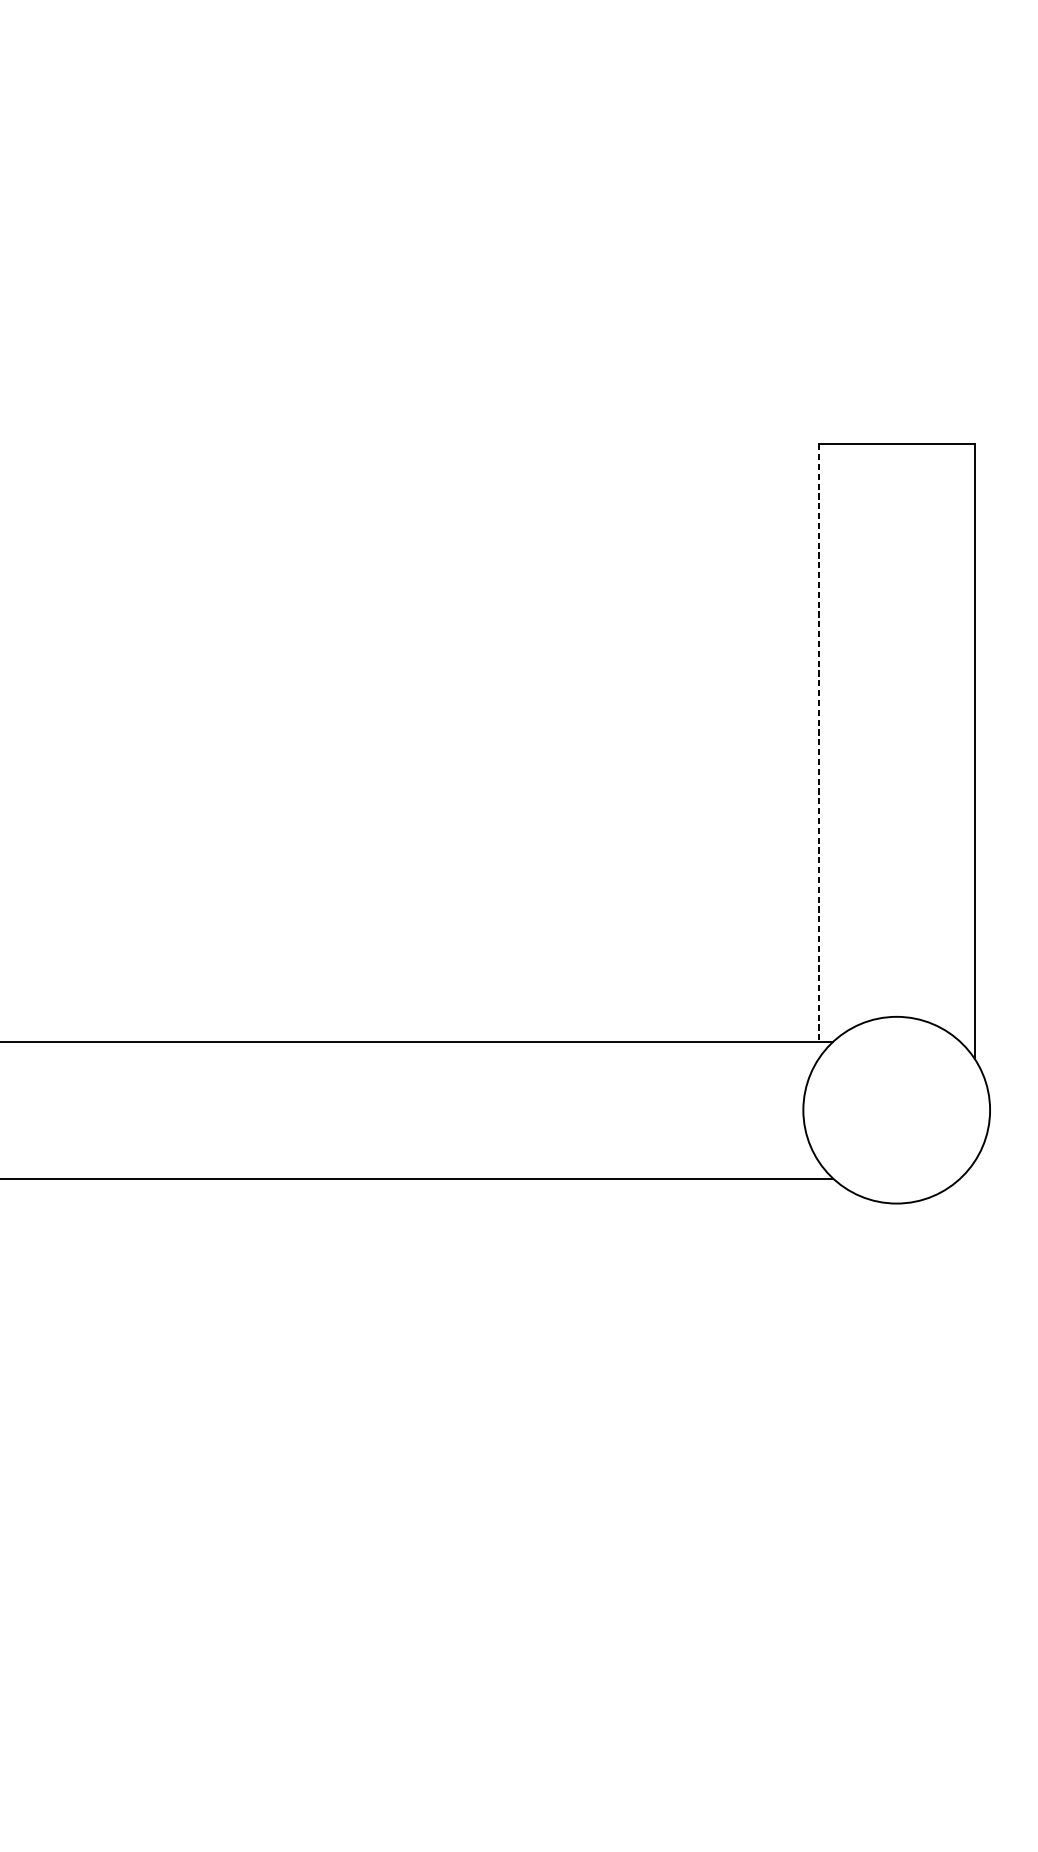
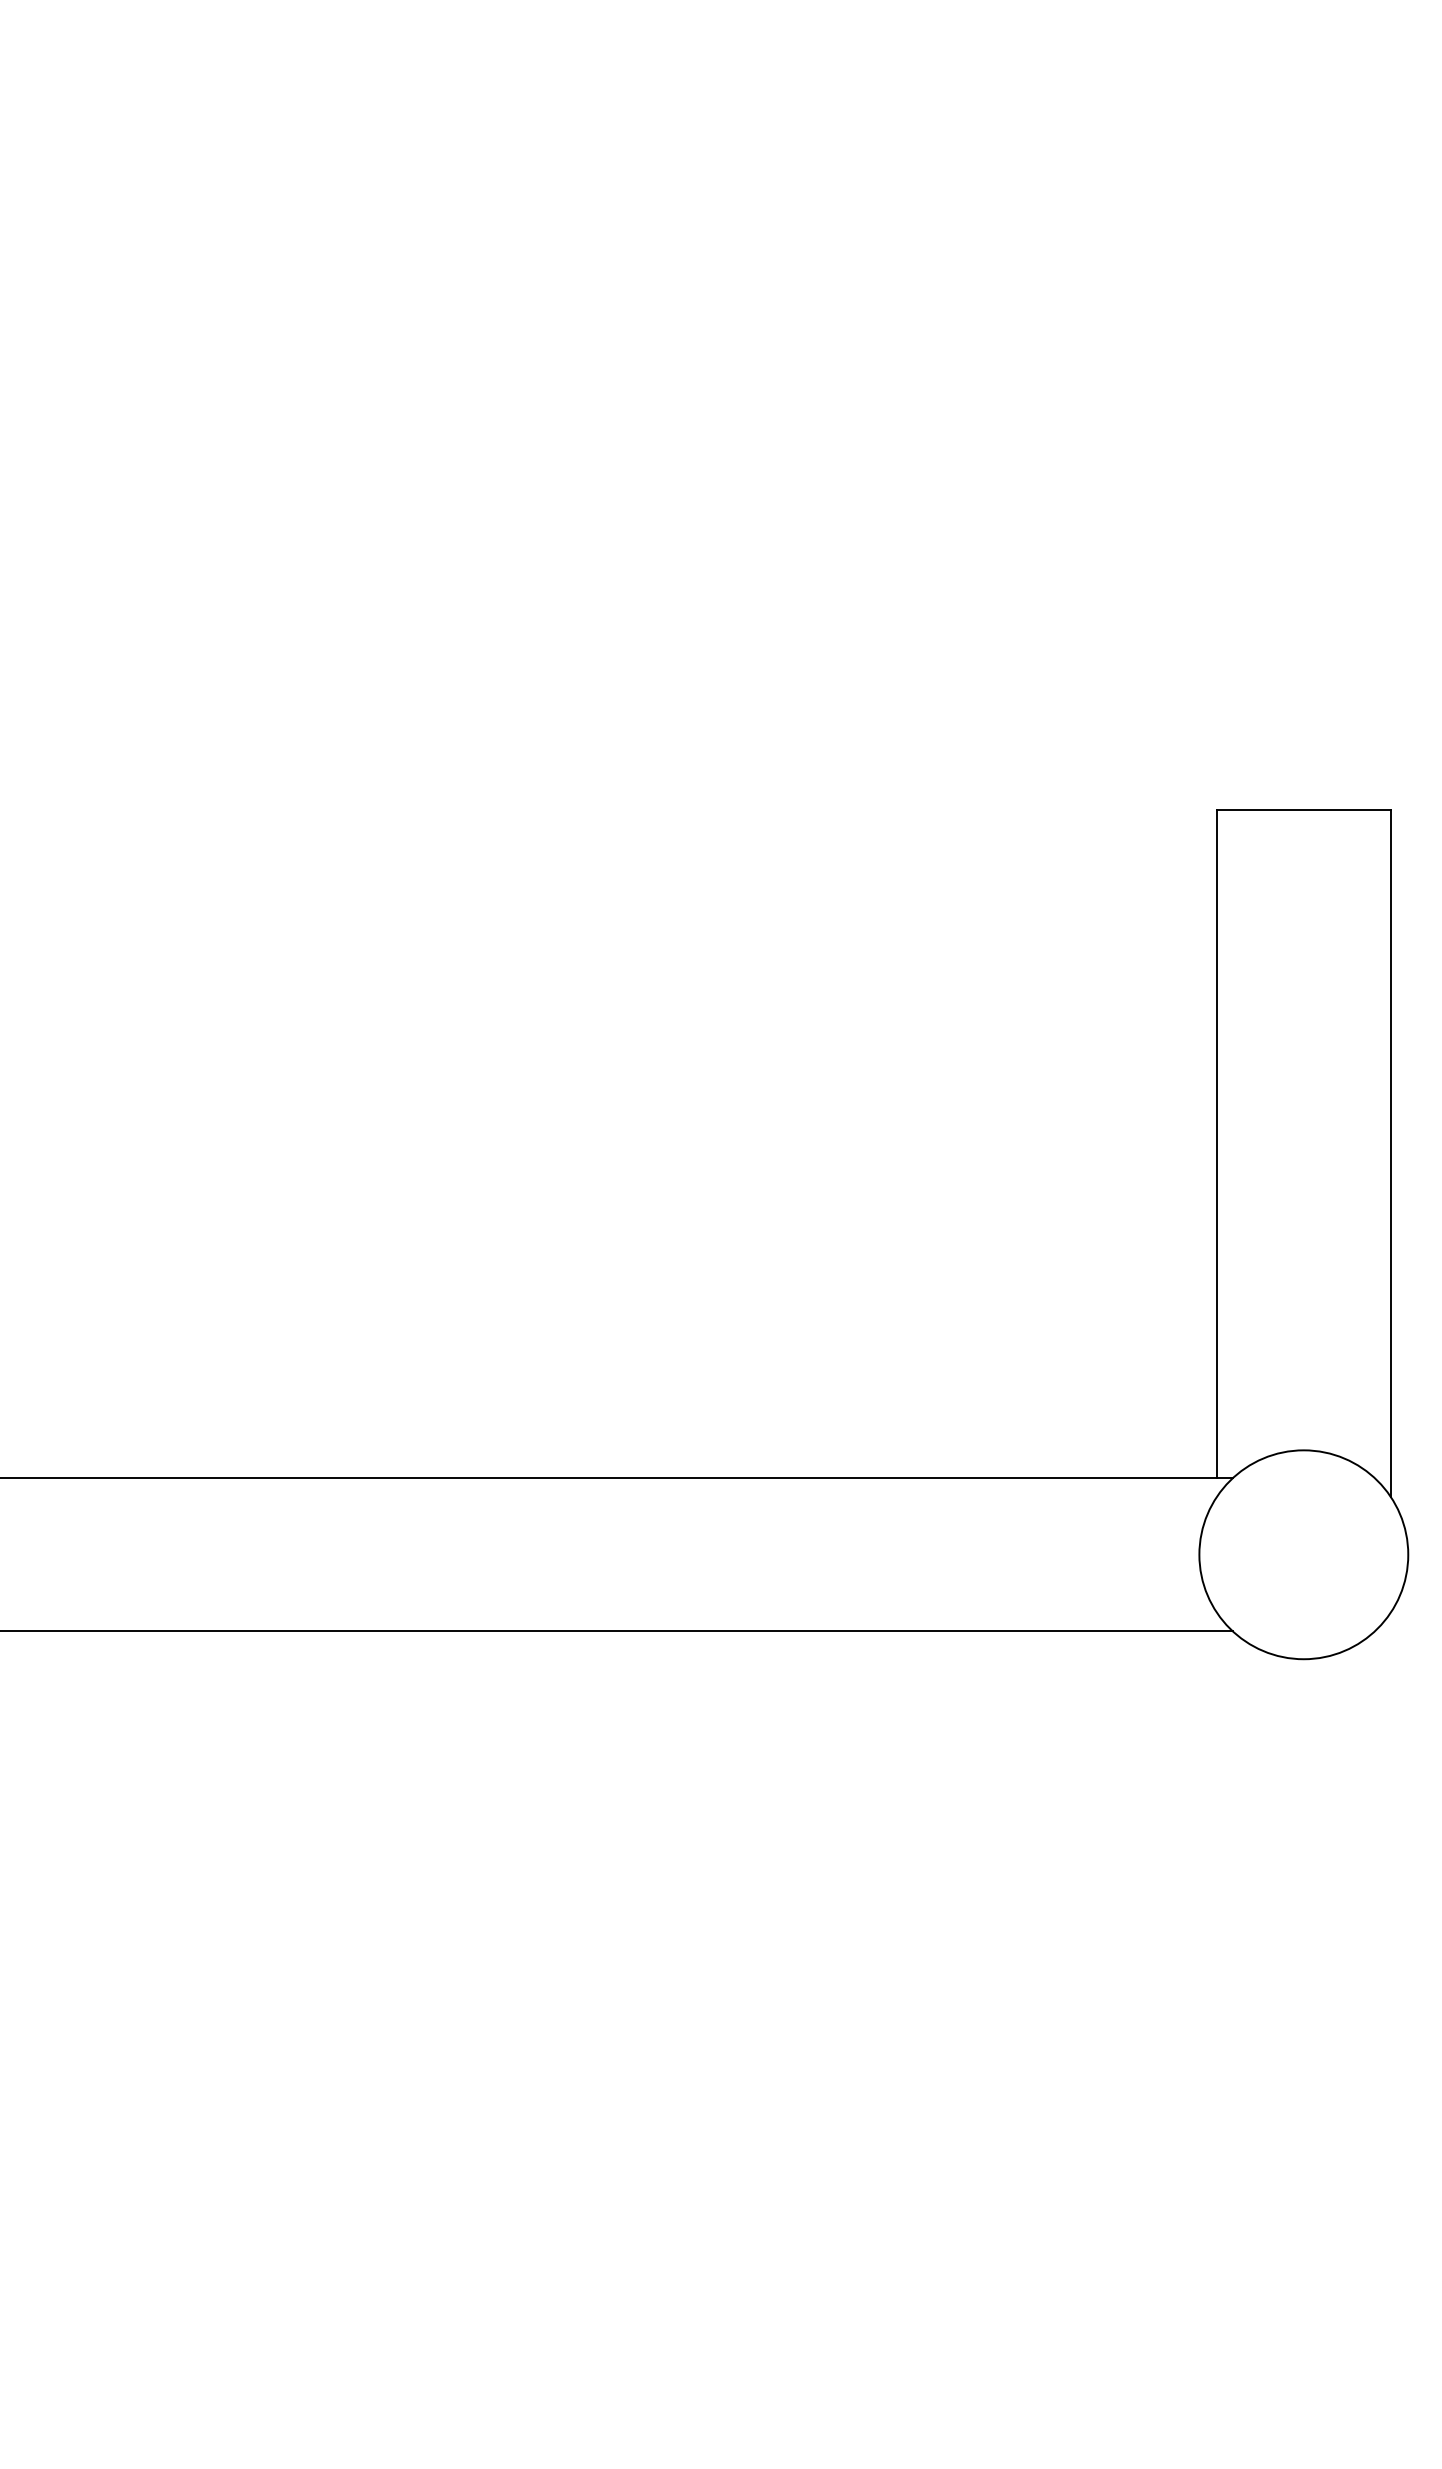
line: (818, 743) -> (1216, 1144), dashed -> solid

